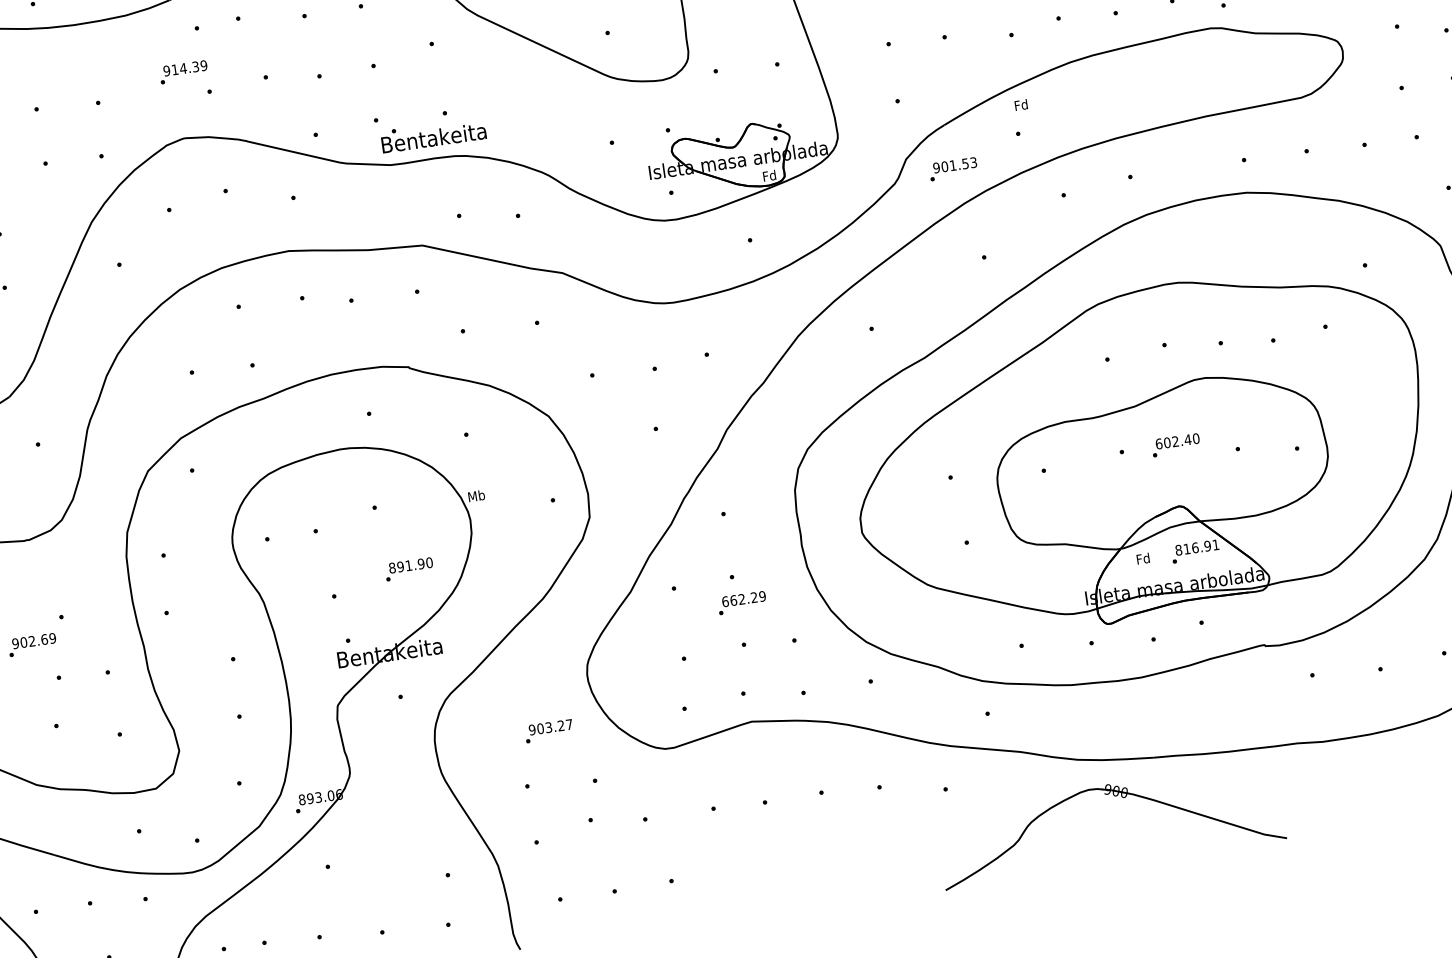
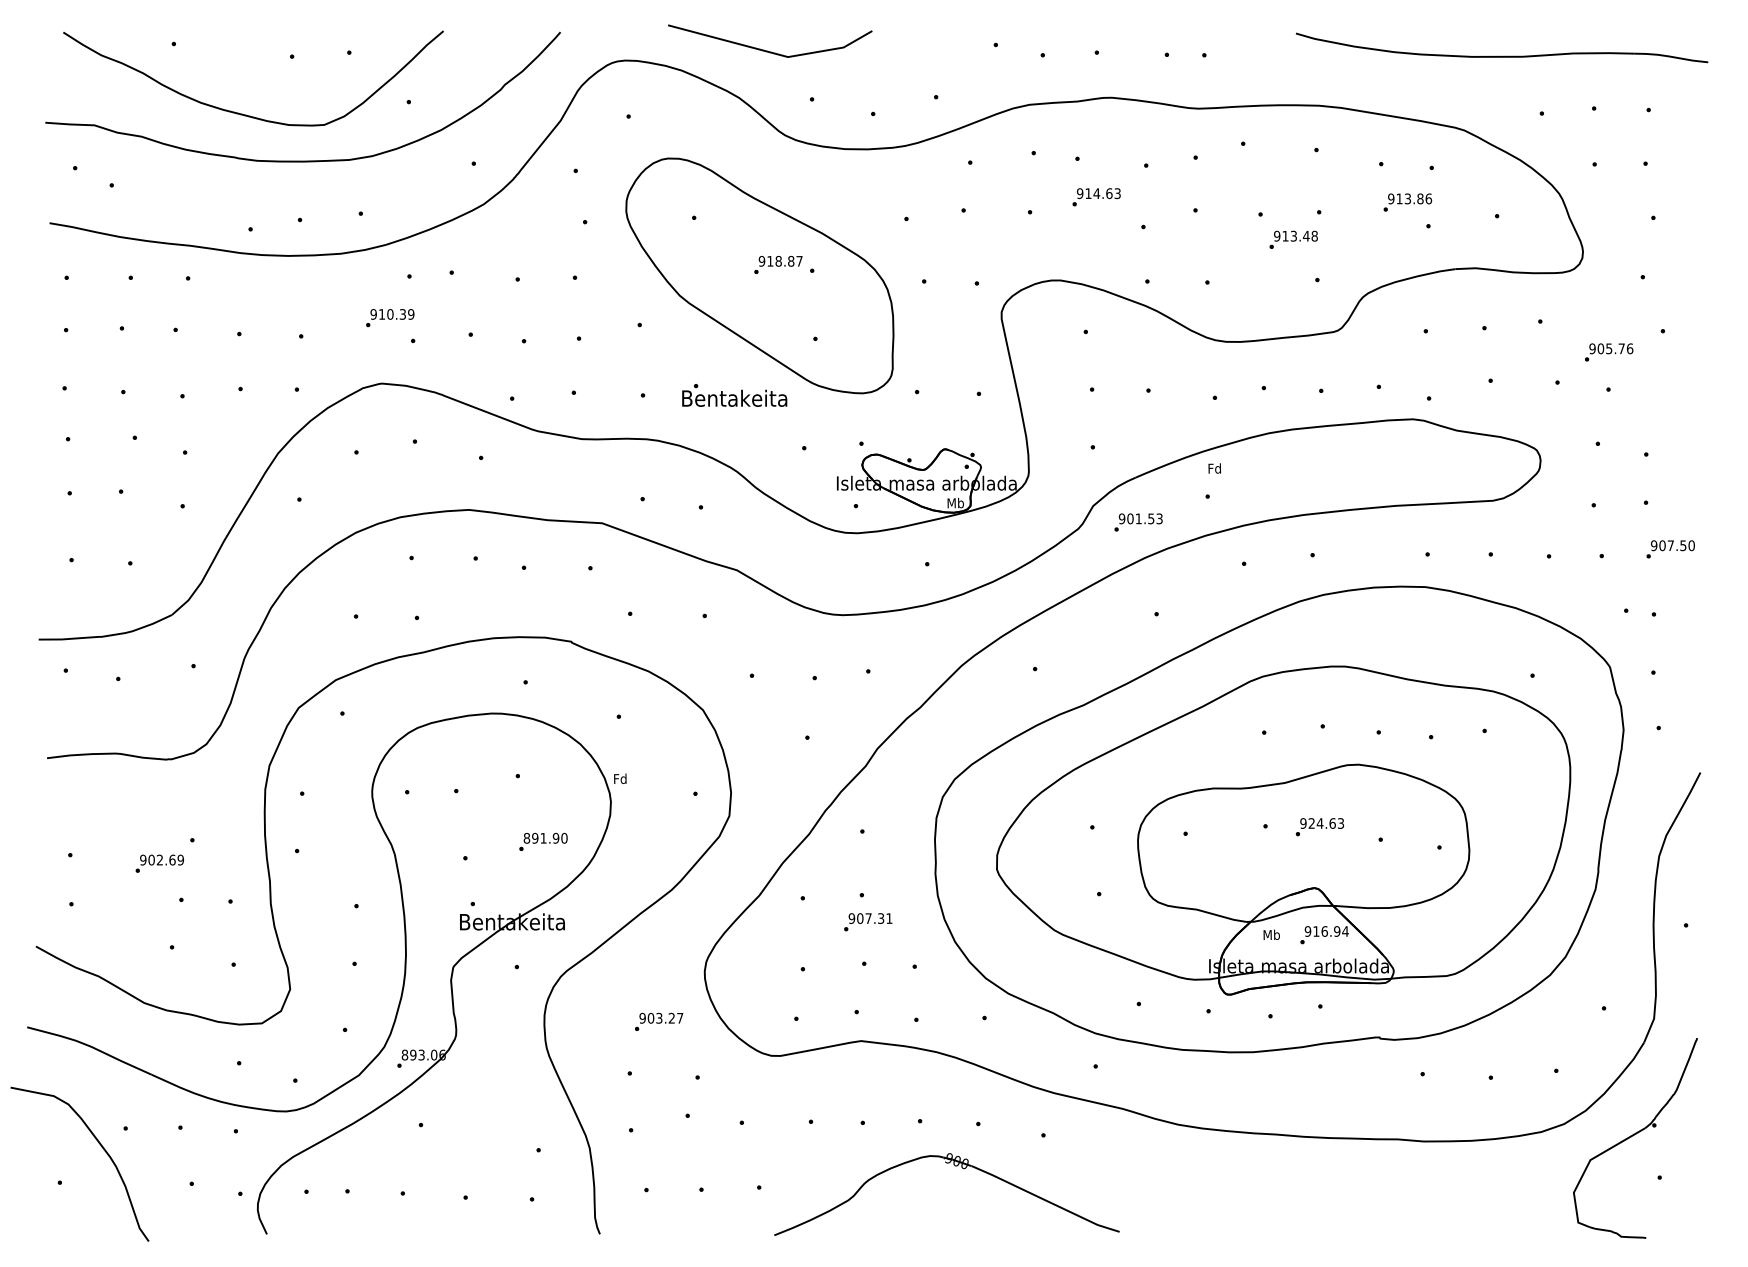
text: (183, 68) -> (390, 314), 914.39 -> 910.39
text: (433, 135) -> (734, 395), moved
text: (769, 175) -> (955, 502), Fd -> Mb
text: (1177, 441) -> (1322, 823), 602.40 -> 924.63
text: (476, 495) -> (620, 778), Mb -> Fd
text: (1197, 547) -> (1326, 931), 816.91 -> 916.94
text: (1143, 558) -> (1271, 934), Fd -> Mb
text: (743, 599) -> (870, 918), 662.29 -> 907.31
part: (1115, 796) -> (955, 1166), moved

